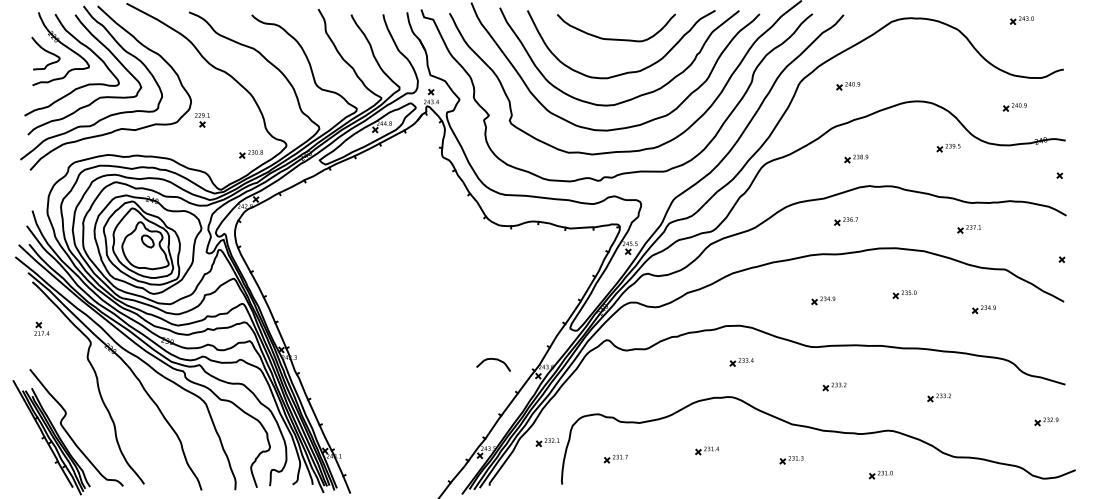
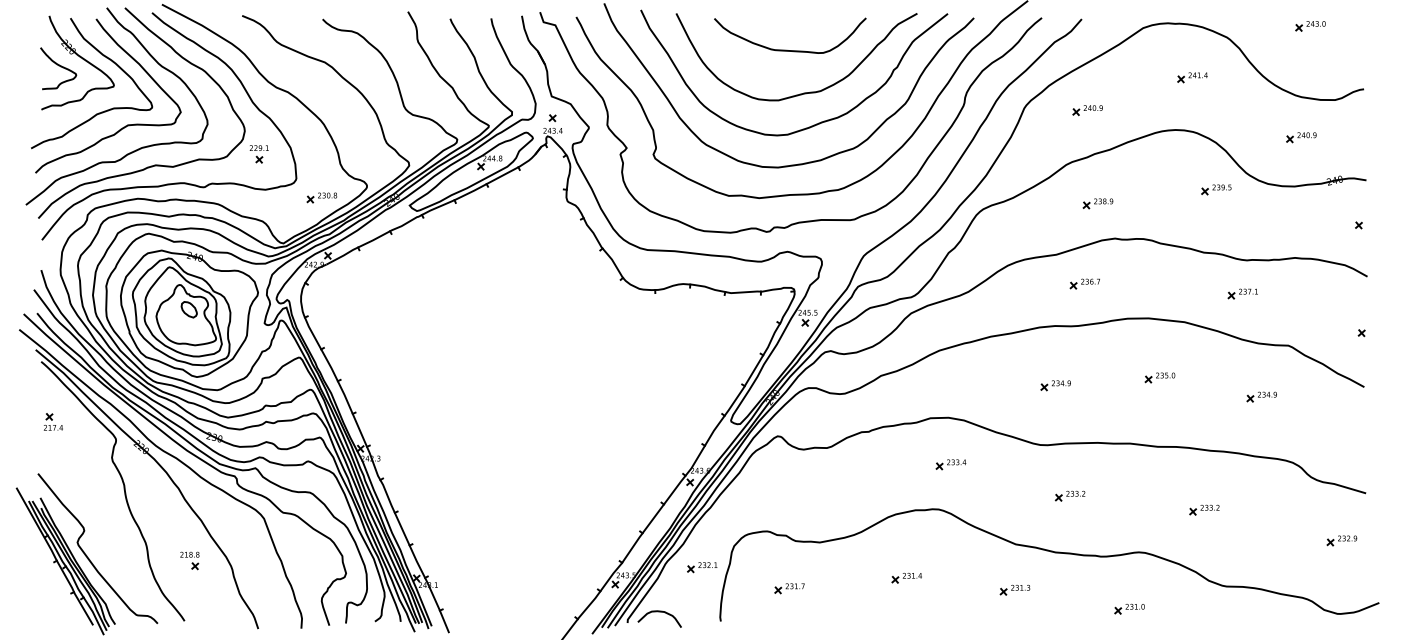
part: (930, 60) -> (1192, 77), added
curve: (136, 142) -> (174, 182), added
curve: (493, 359) -> (659, 612), moved
part: (148, 437) -> (189, 560), added

